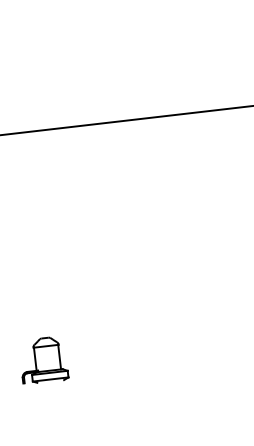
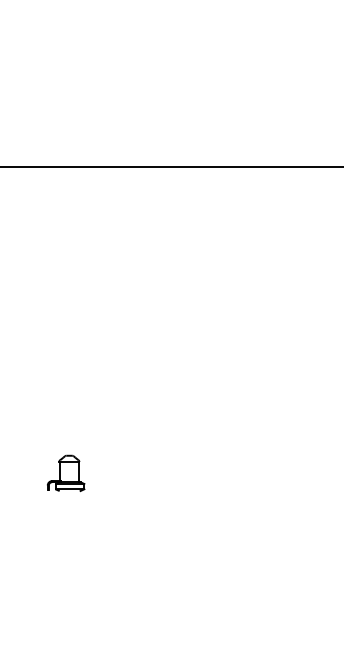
part: (43, 360) -> (65, 473), size x0.6

